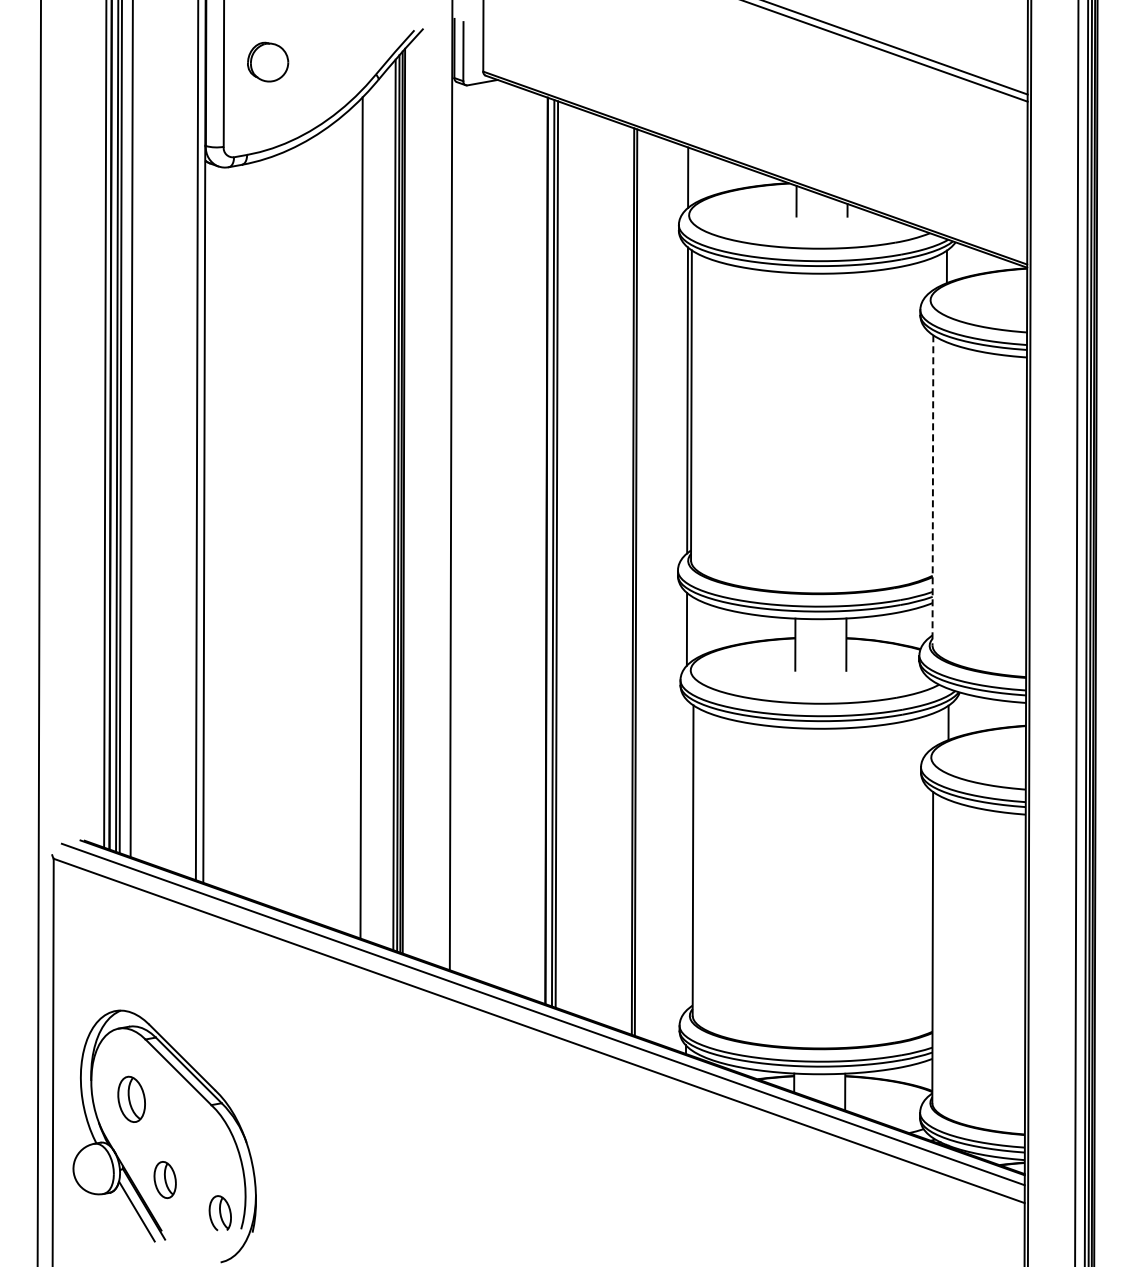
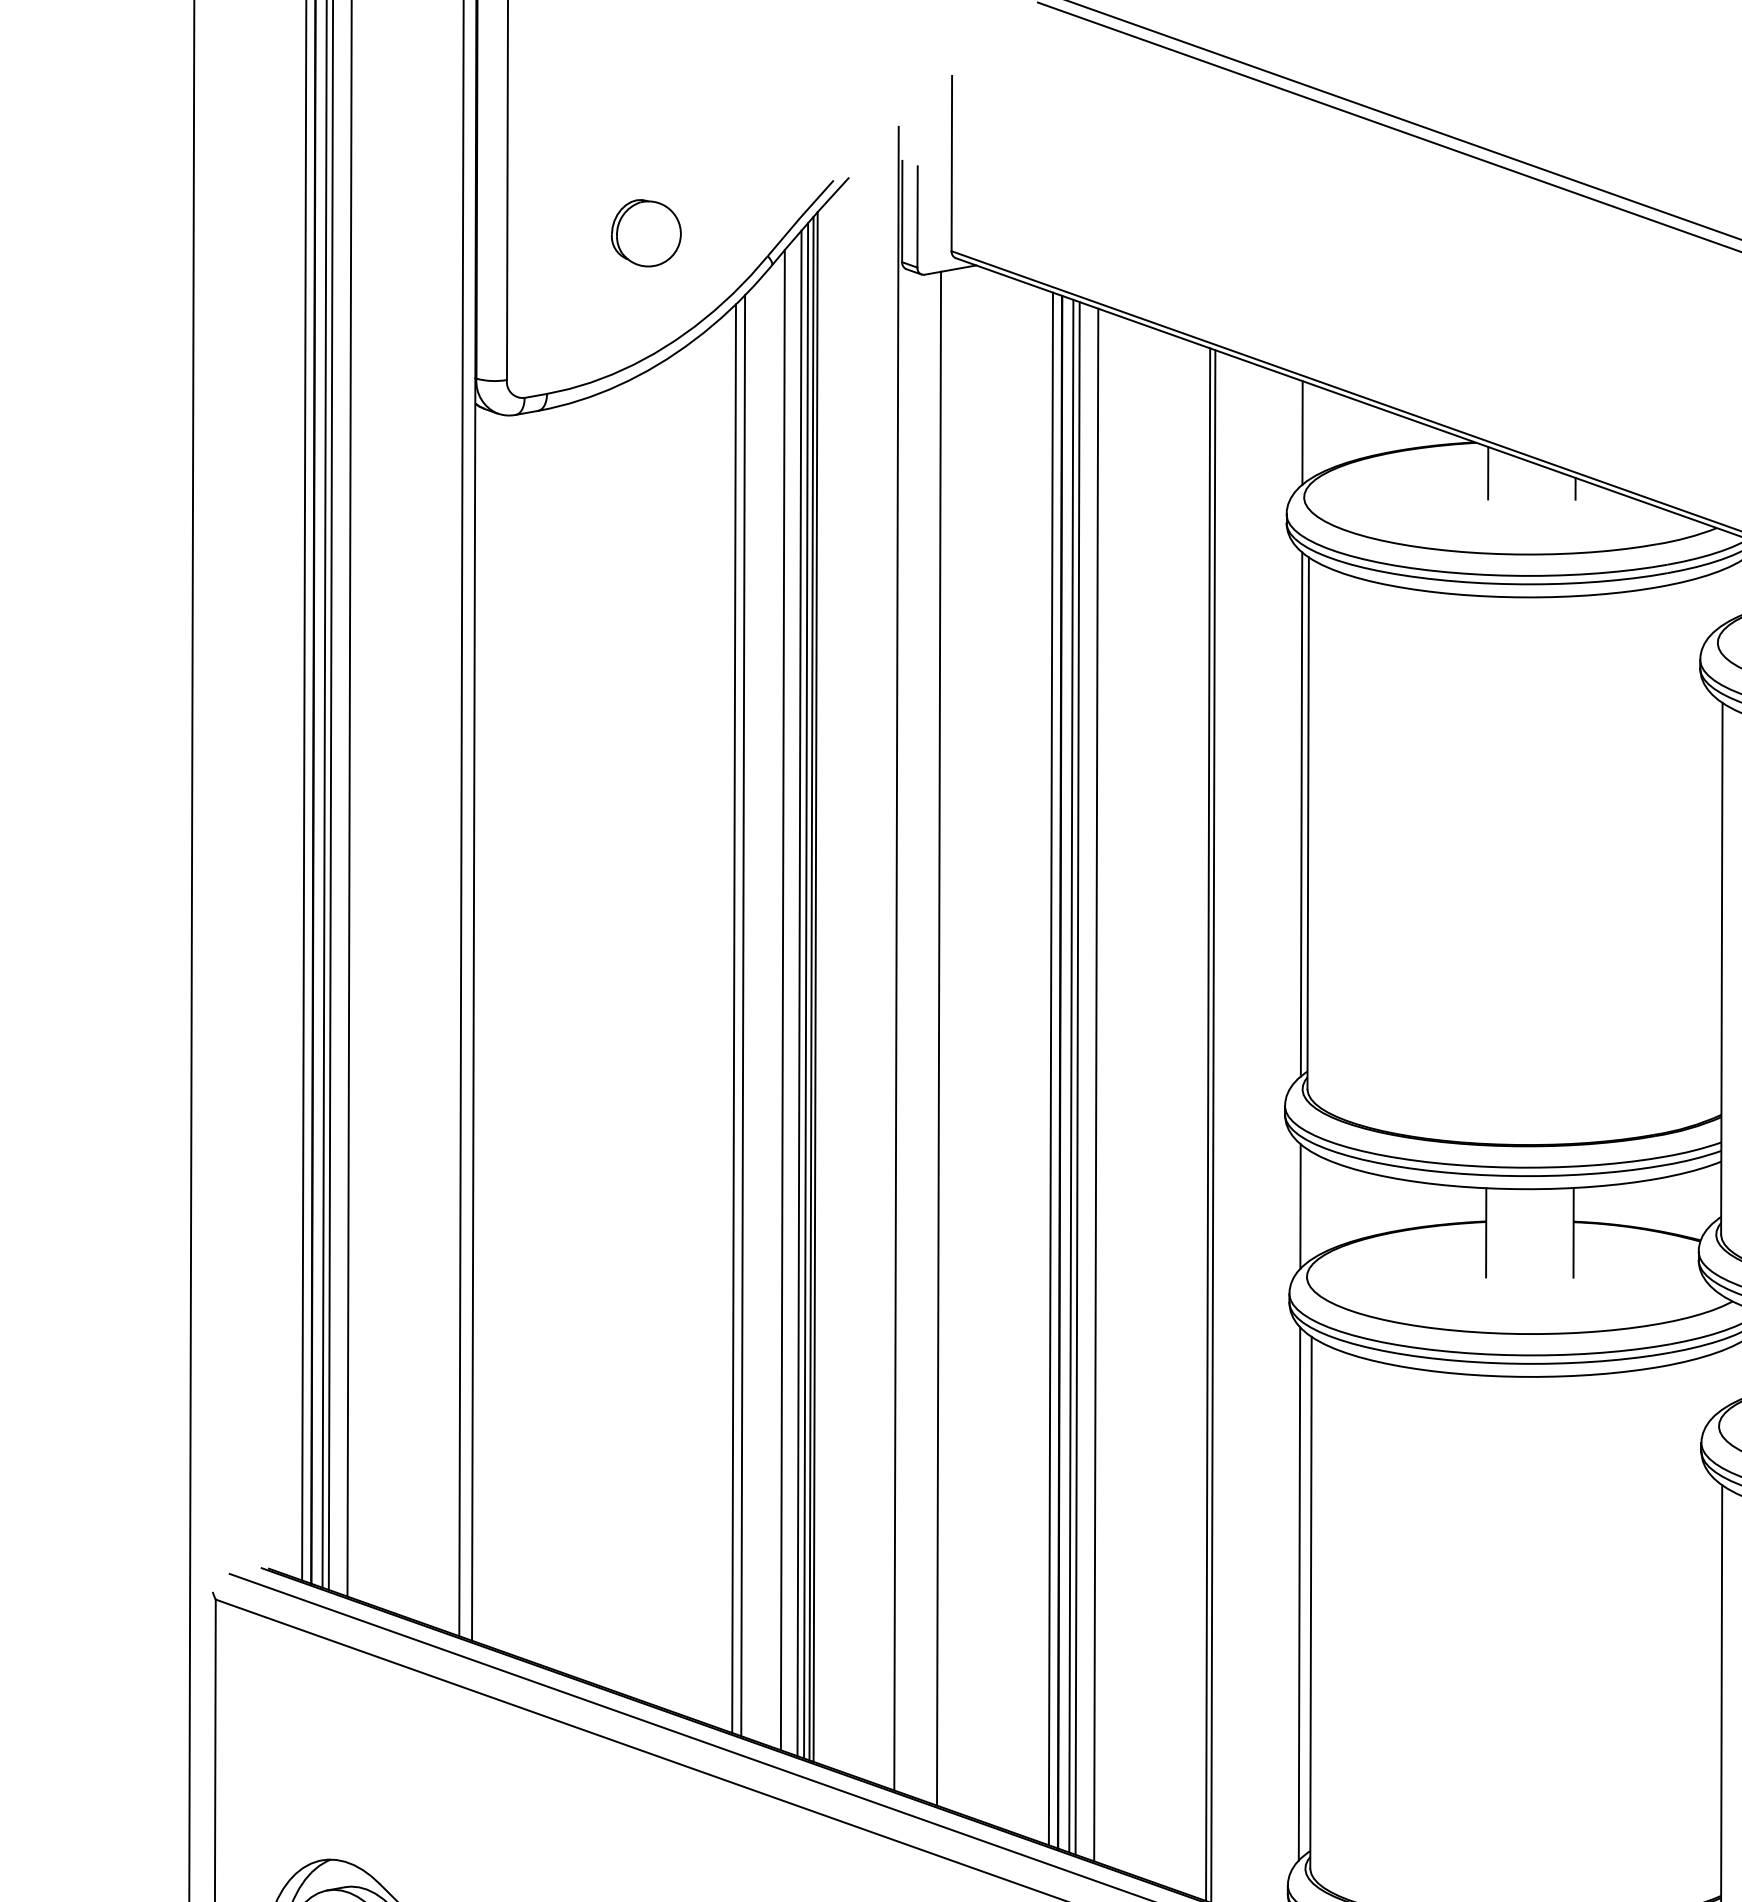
part: (268, 61) -> (647, 232), moved
line: (932, 490) -> (1721, 968), dashed -> solid
line: (384, 508) -> (782, 999), added
line: (356, 519) -> (734, 1018), added
line: (475, 531) -> (938, 1038), added
line: (541, 548) -> (1051, 1068), added
line: (567, 558) -> (1095, 1085), added
line: (685, 855) -> (1297, 1593), added

